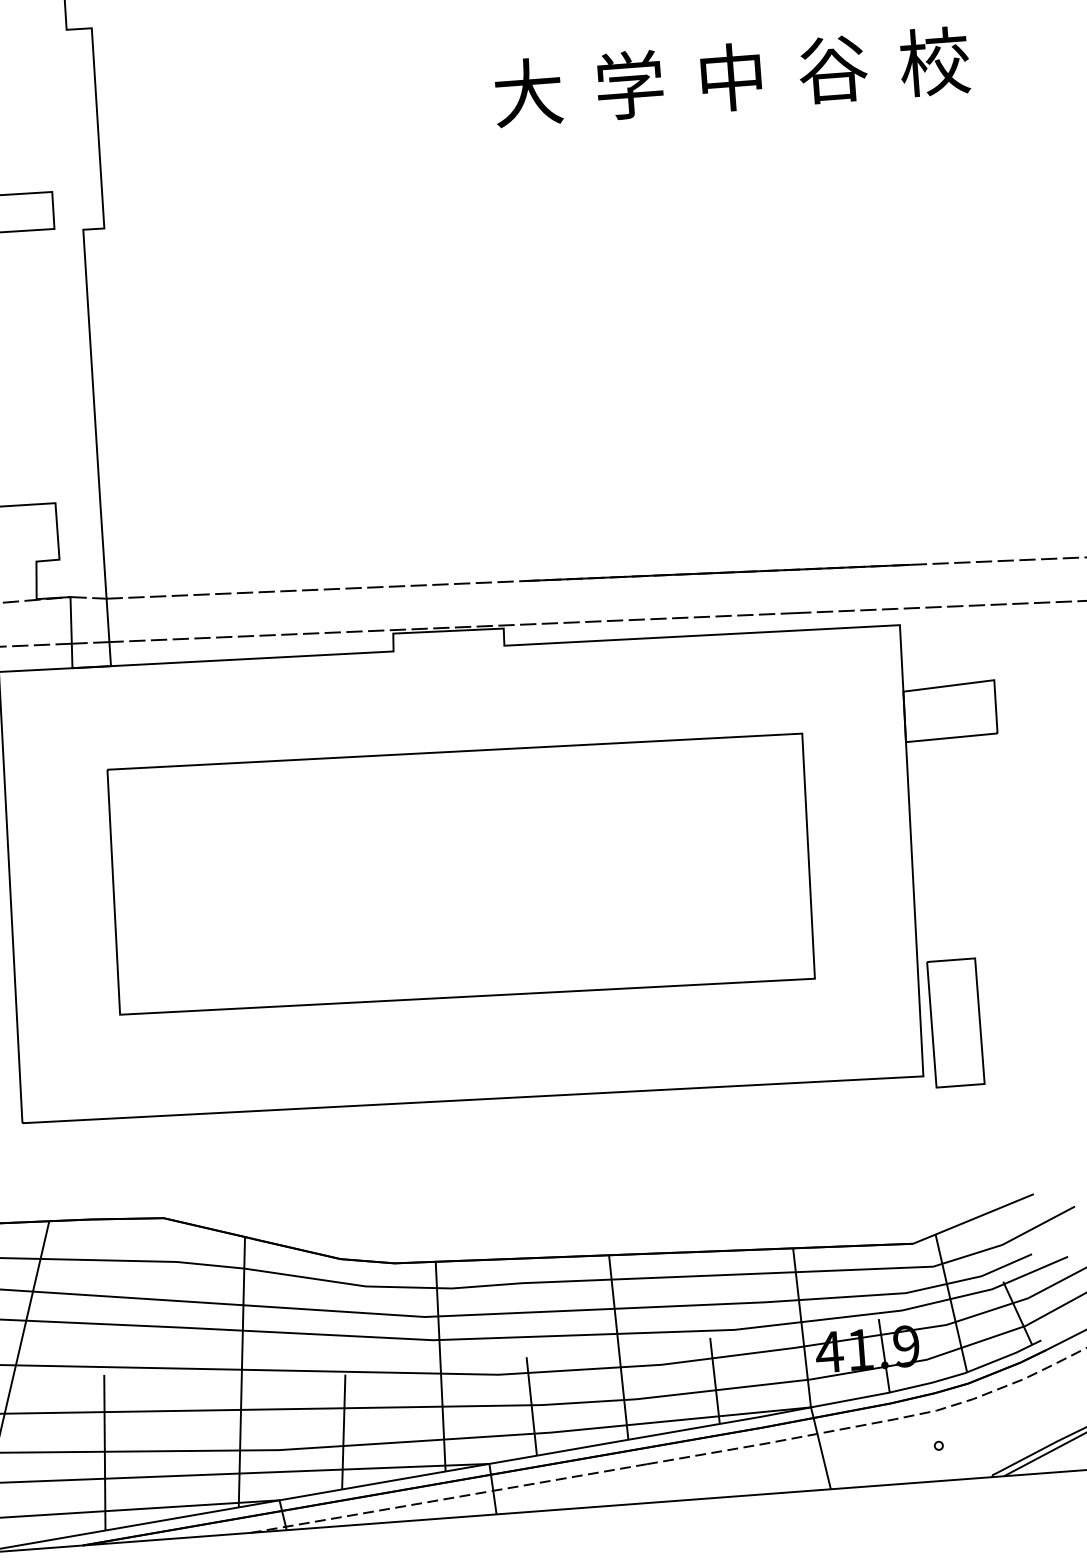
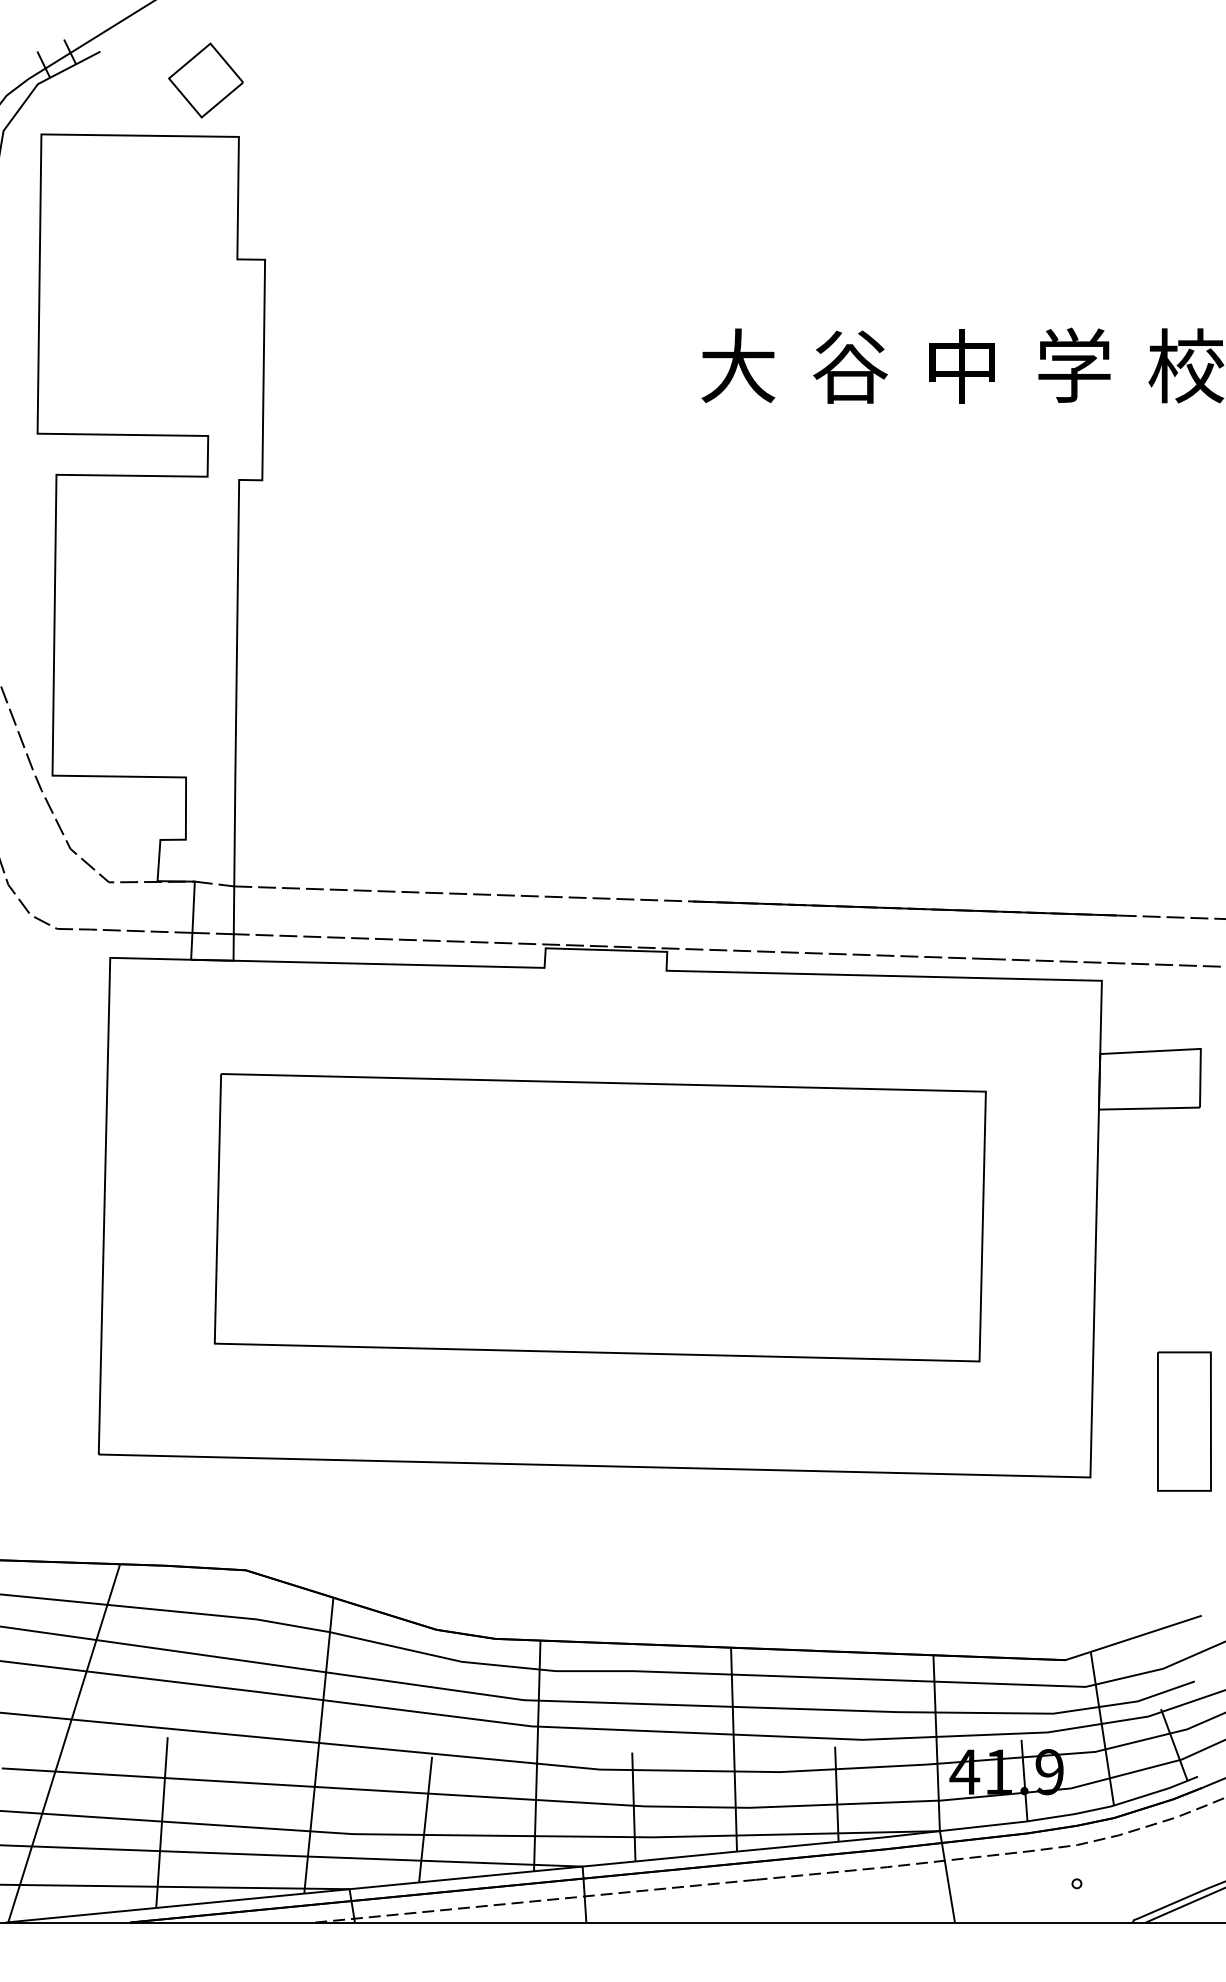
text: (833, 68) -> (1074, 364), 谷 -> 学
text: (629, 84) -> (850, 365), 学 -> 谷
part: (955, 1022) -> (1184, 1421), moved

